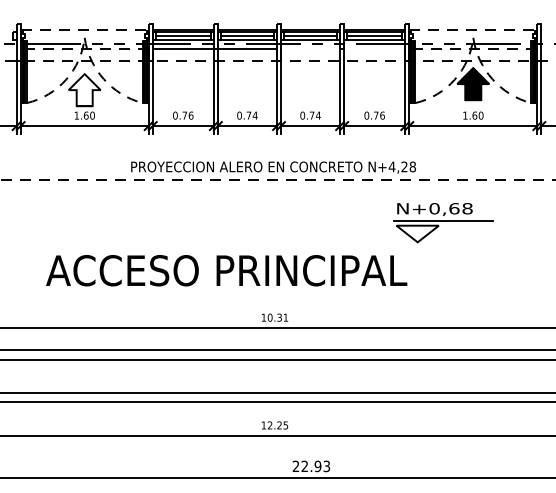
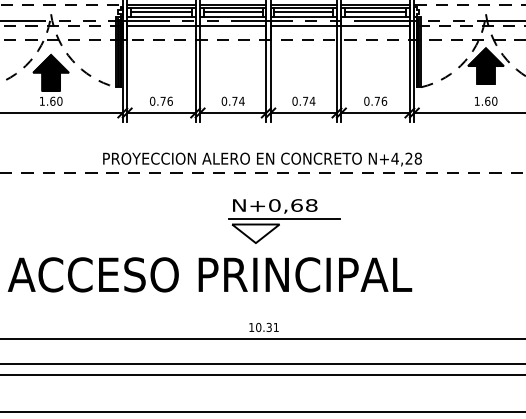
line: (343, 48) -> (340, 26), added
hatch: (84, 90) -> (50, 73), added
part: (443, 223) -> (284, 222), moved

